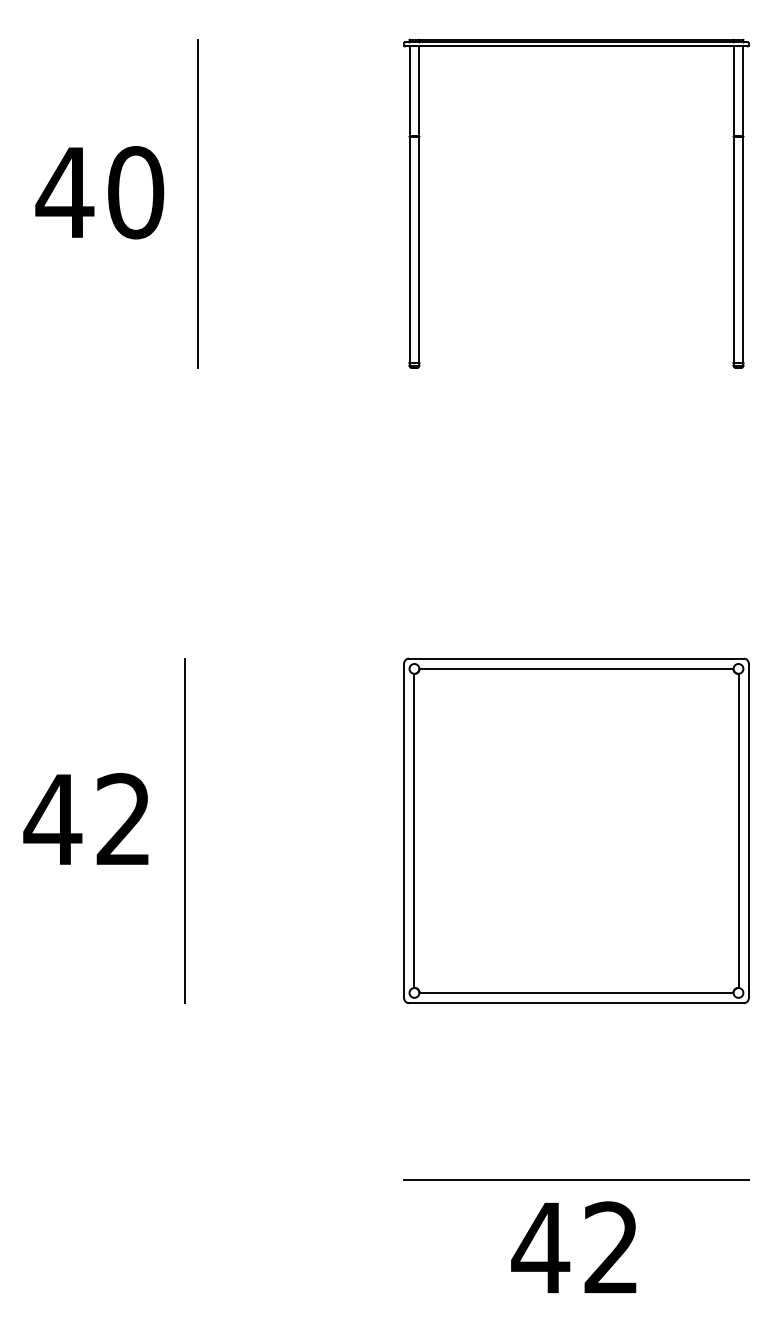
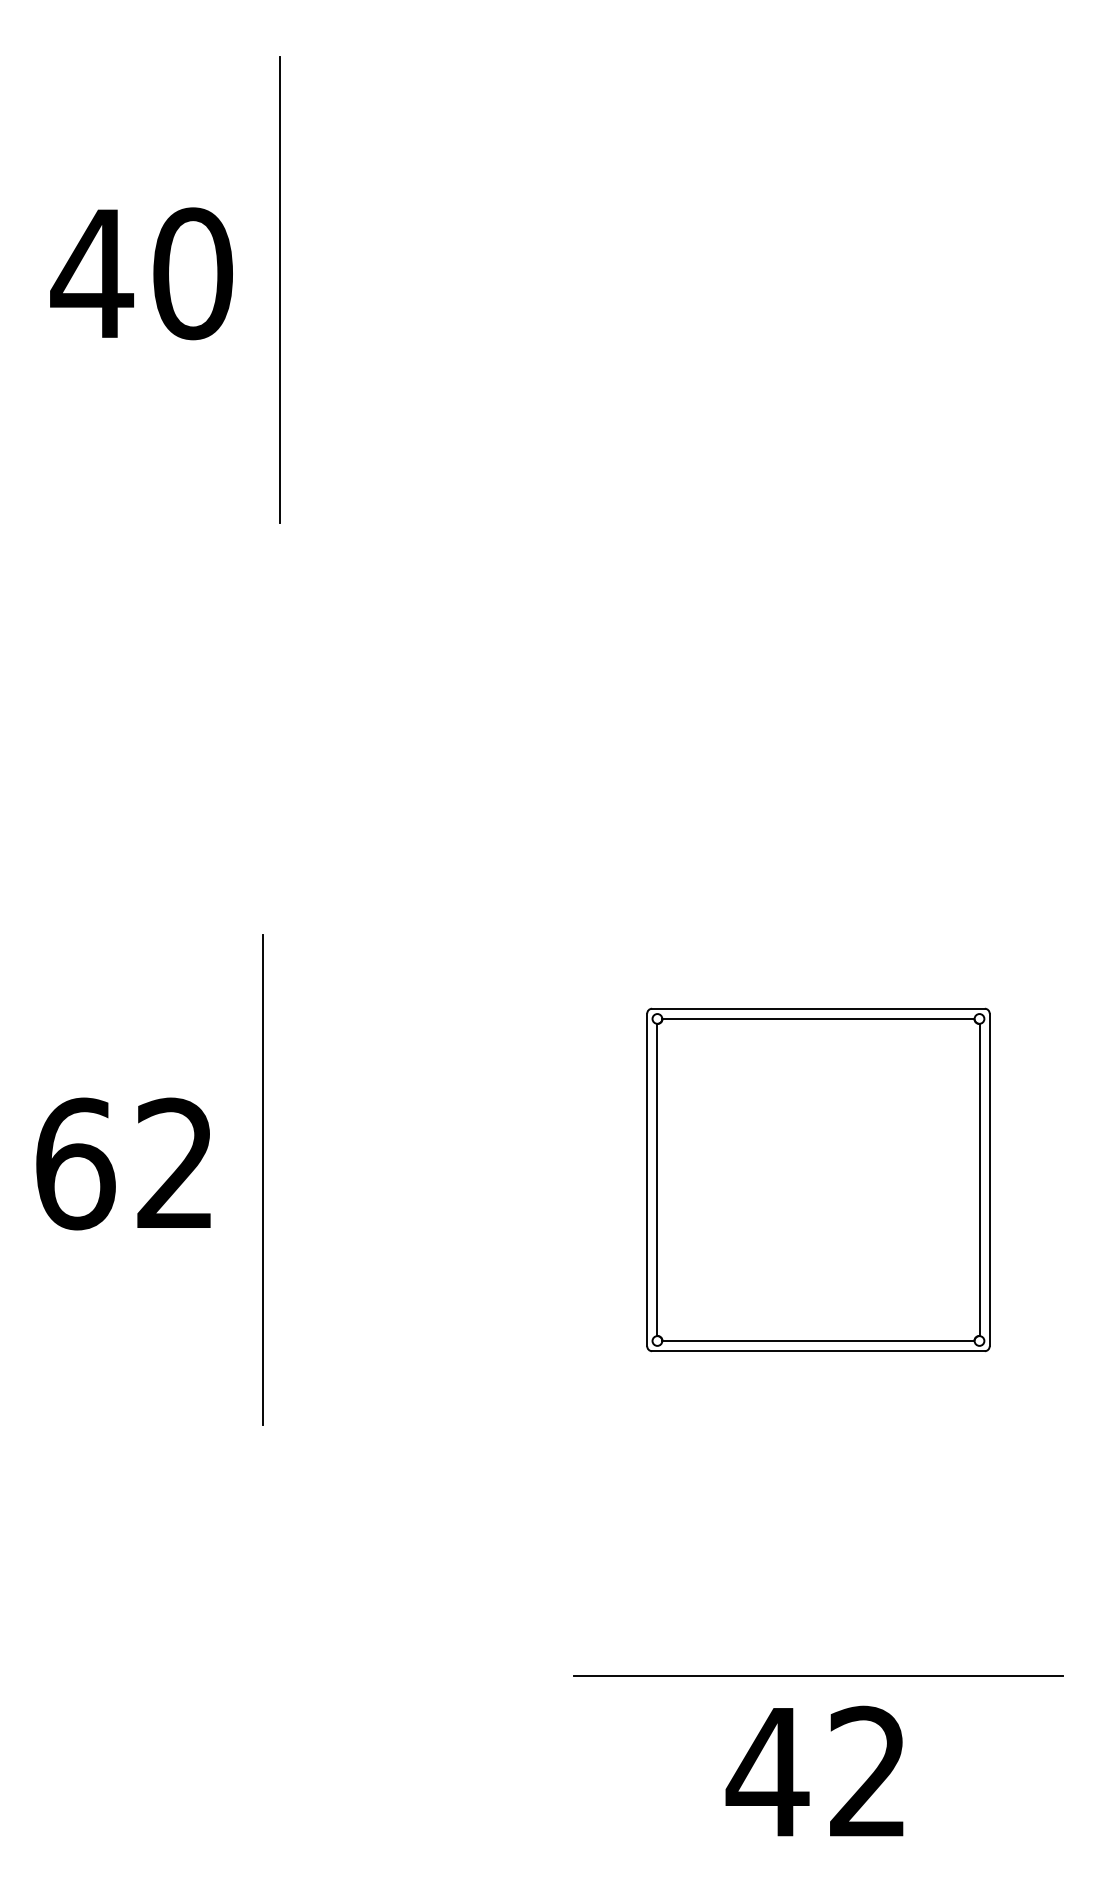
part: (576, 46) -> (818, 66), removed
text: (52, 819) -> (74, 1163), 42 -> 62
part: (576, 830) -> (818, 1179), size x0.7

